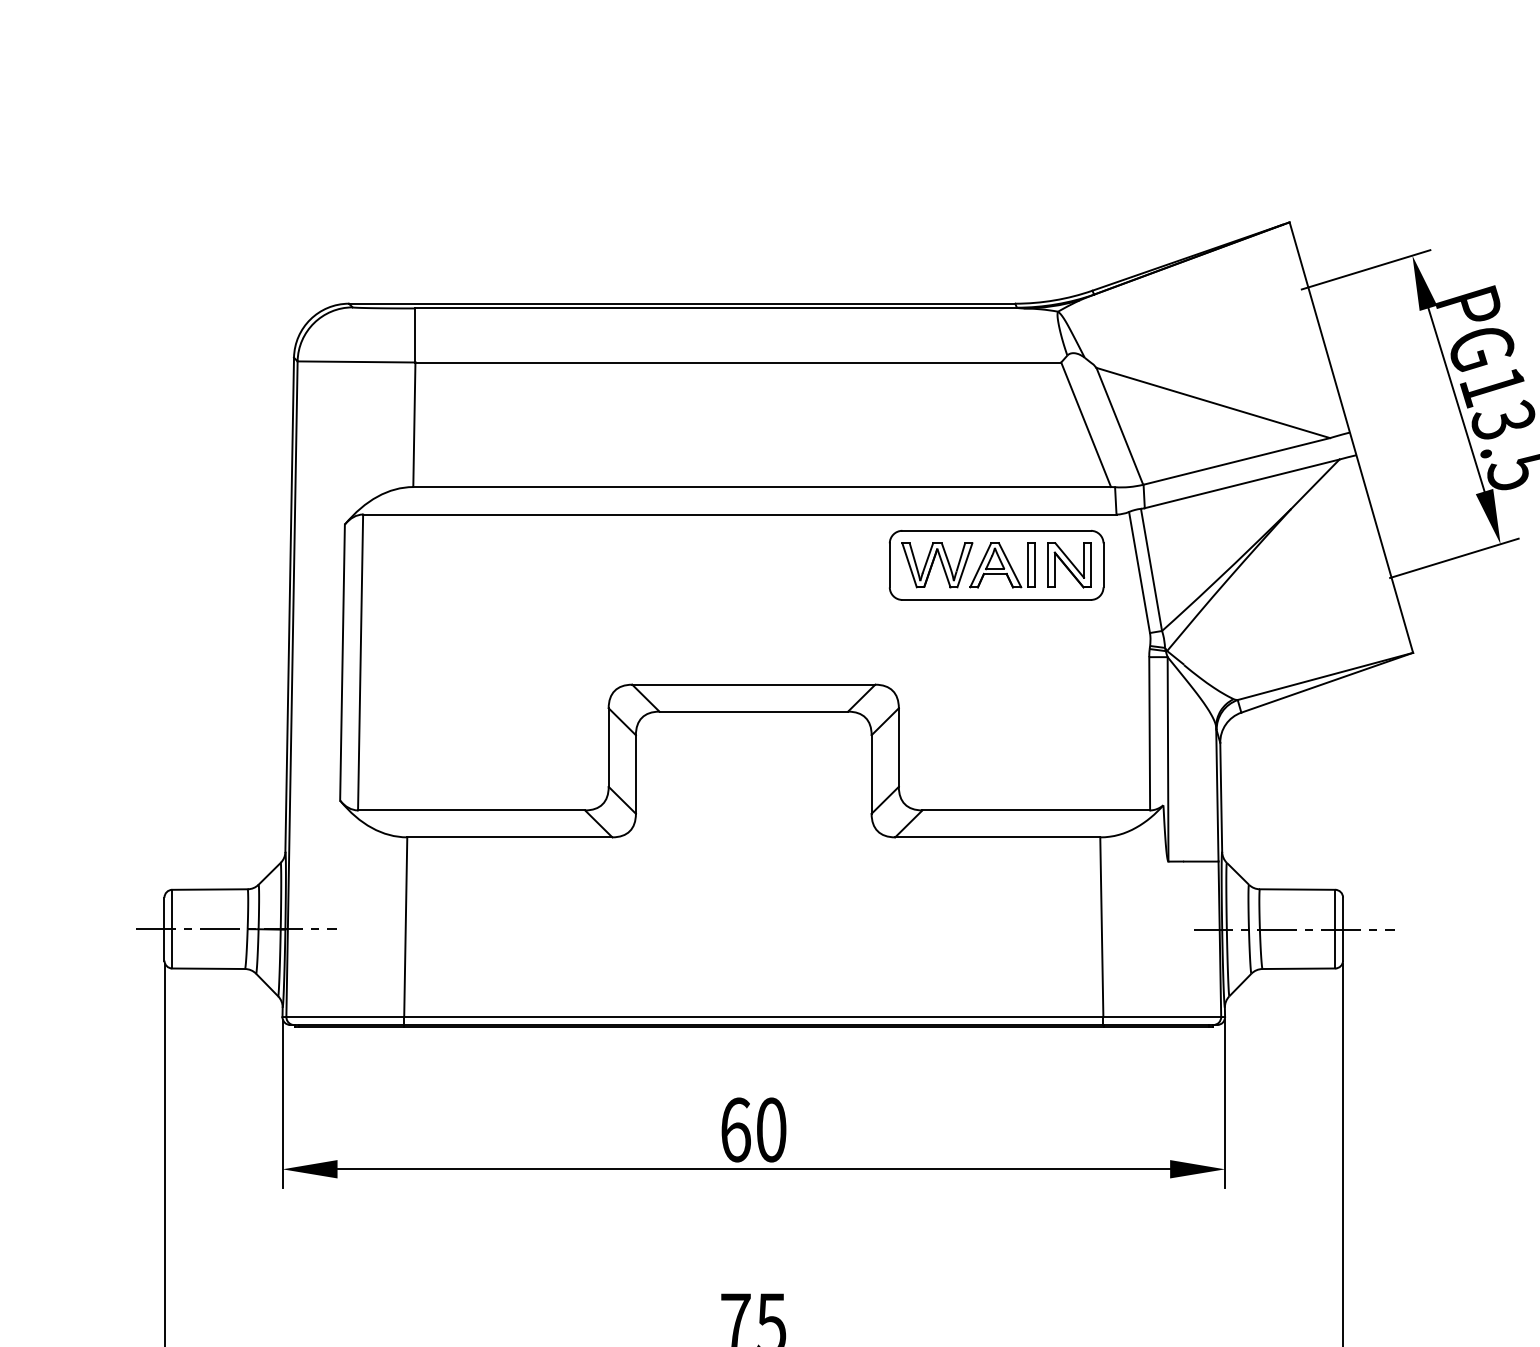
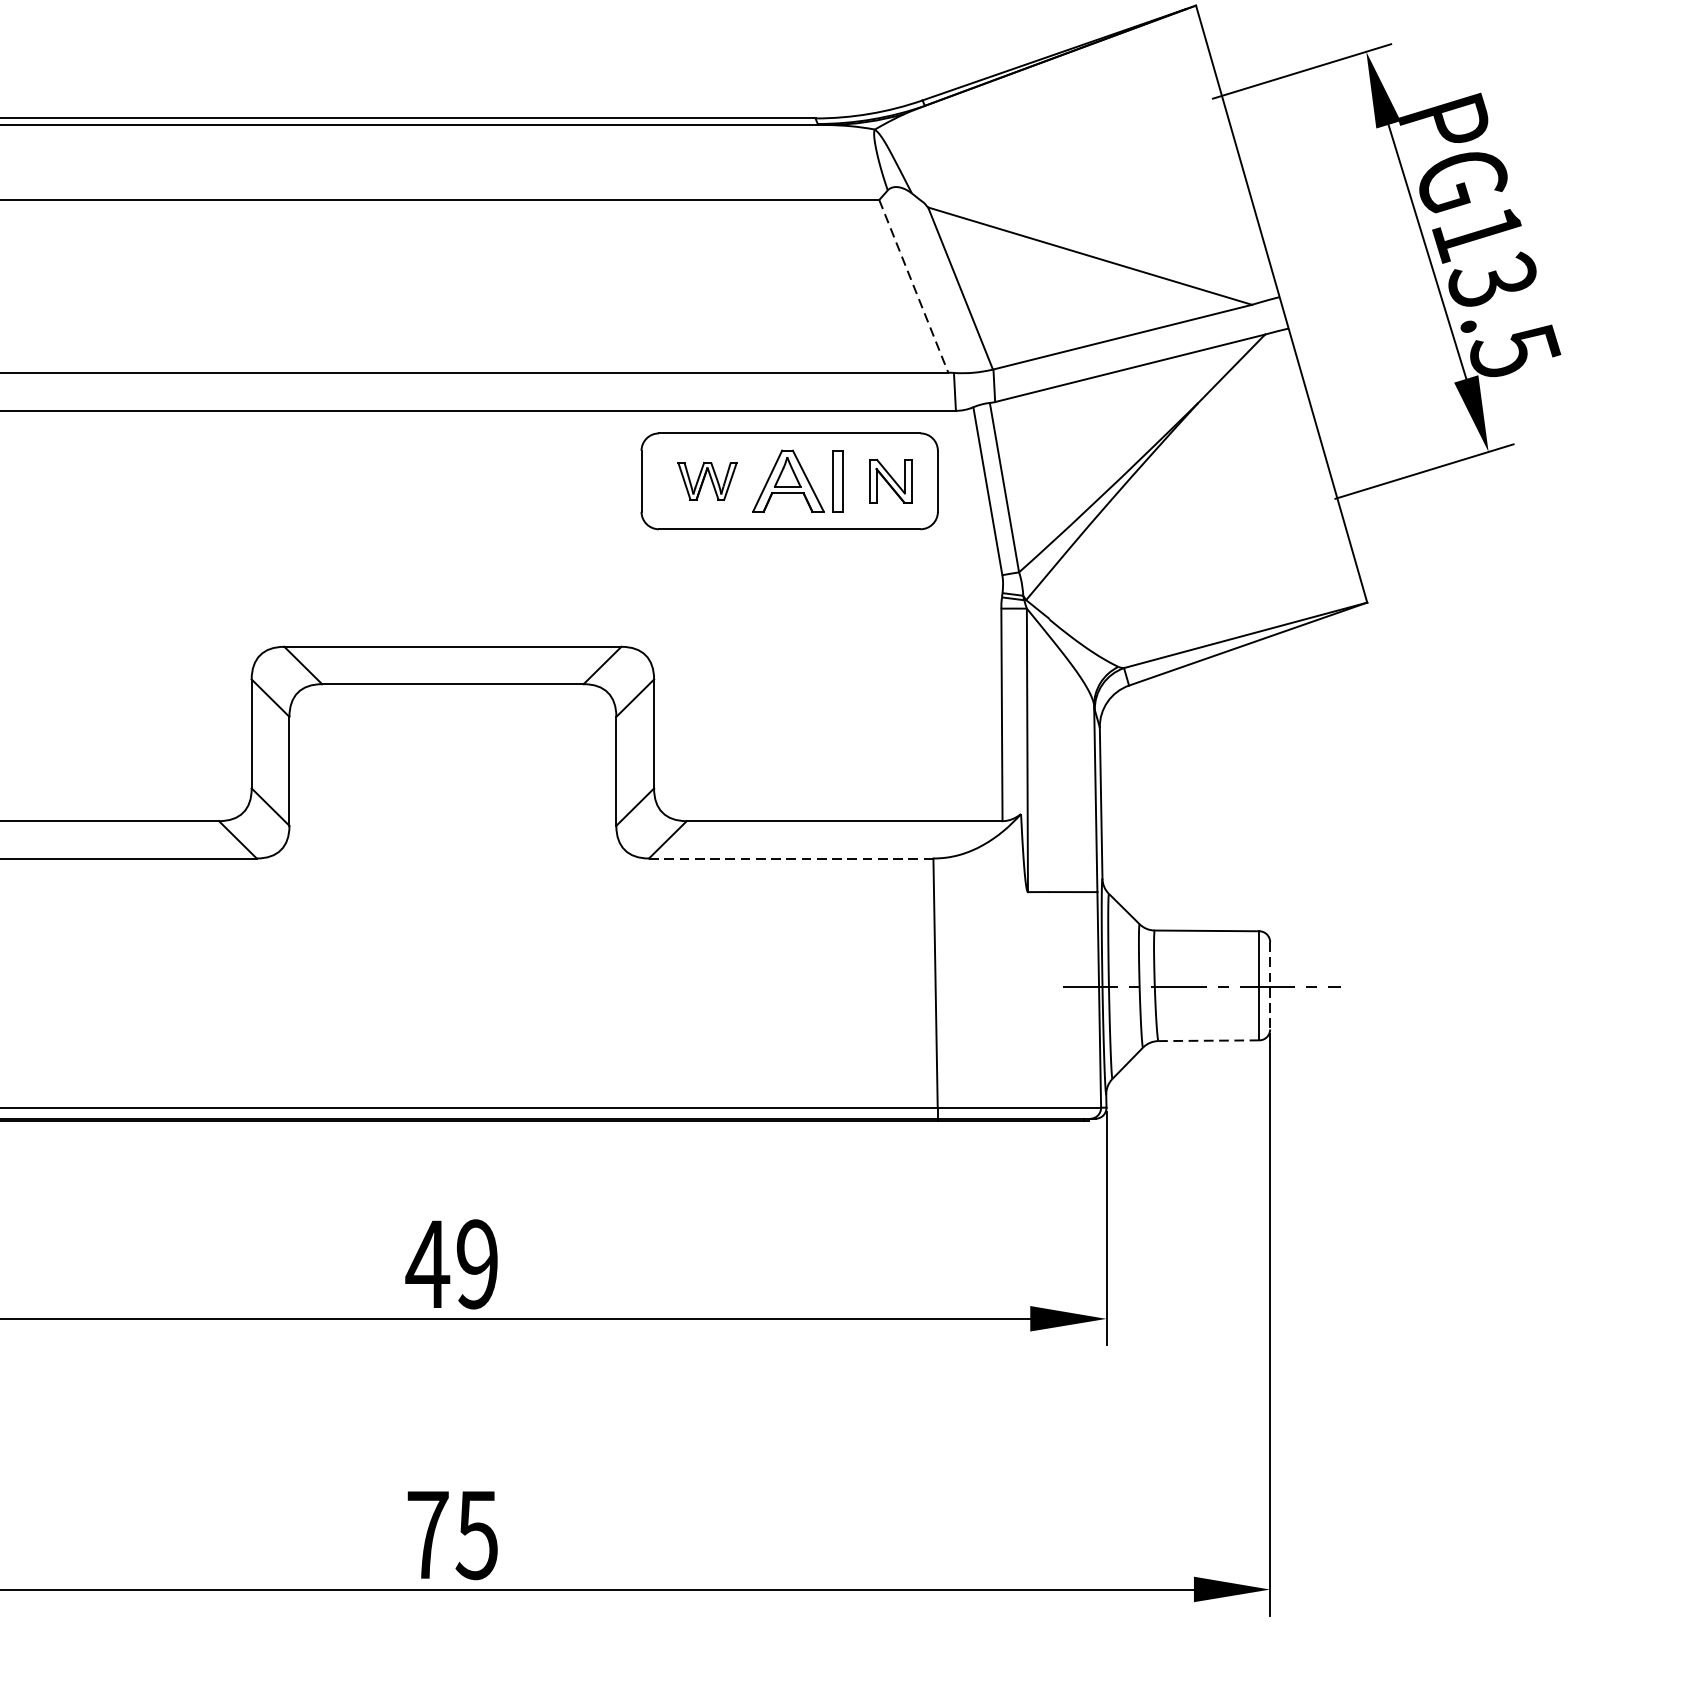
line: (1086, 425) -> (914, 287), solid -> dashed
part: (937, 565) -> (707, 481), size x0.6
part: (1069, 565) -> (890, 481), size x0.7
line: (997, 837) -> (790, 858), solid -> dashed
line: (1343, 929) -> (1270, 986), solid -> dashed
line: (1298, 968) -> (1208, 1040), solid -> dashed
text: (752, 1129) -> (451, 1263), 60 -> 49

